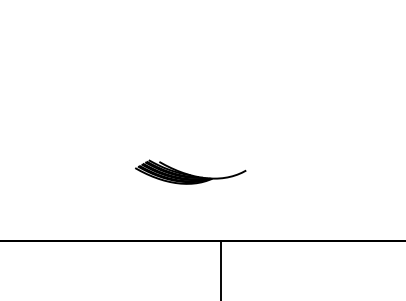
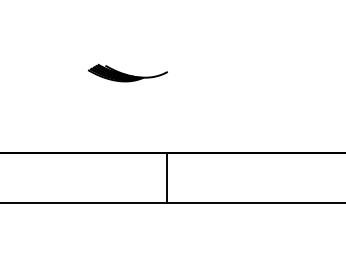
part: (190, 171) -> (127, 72), moved

